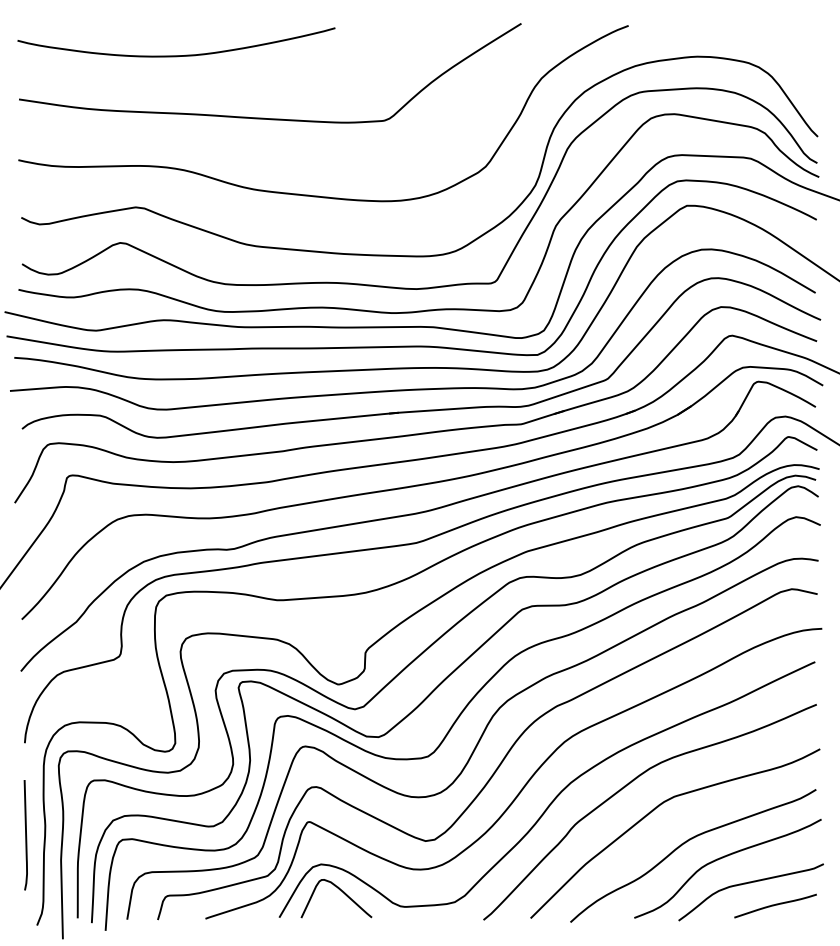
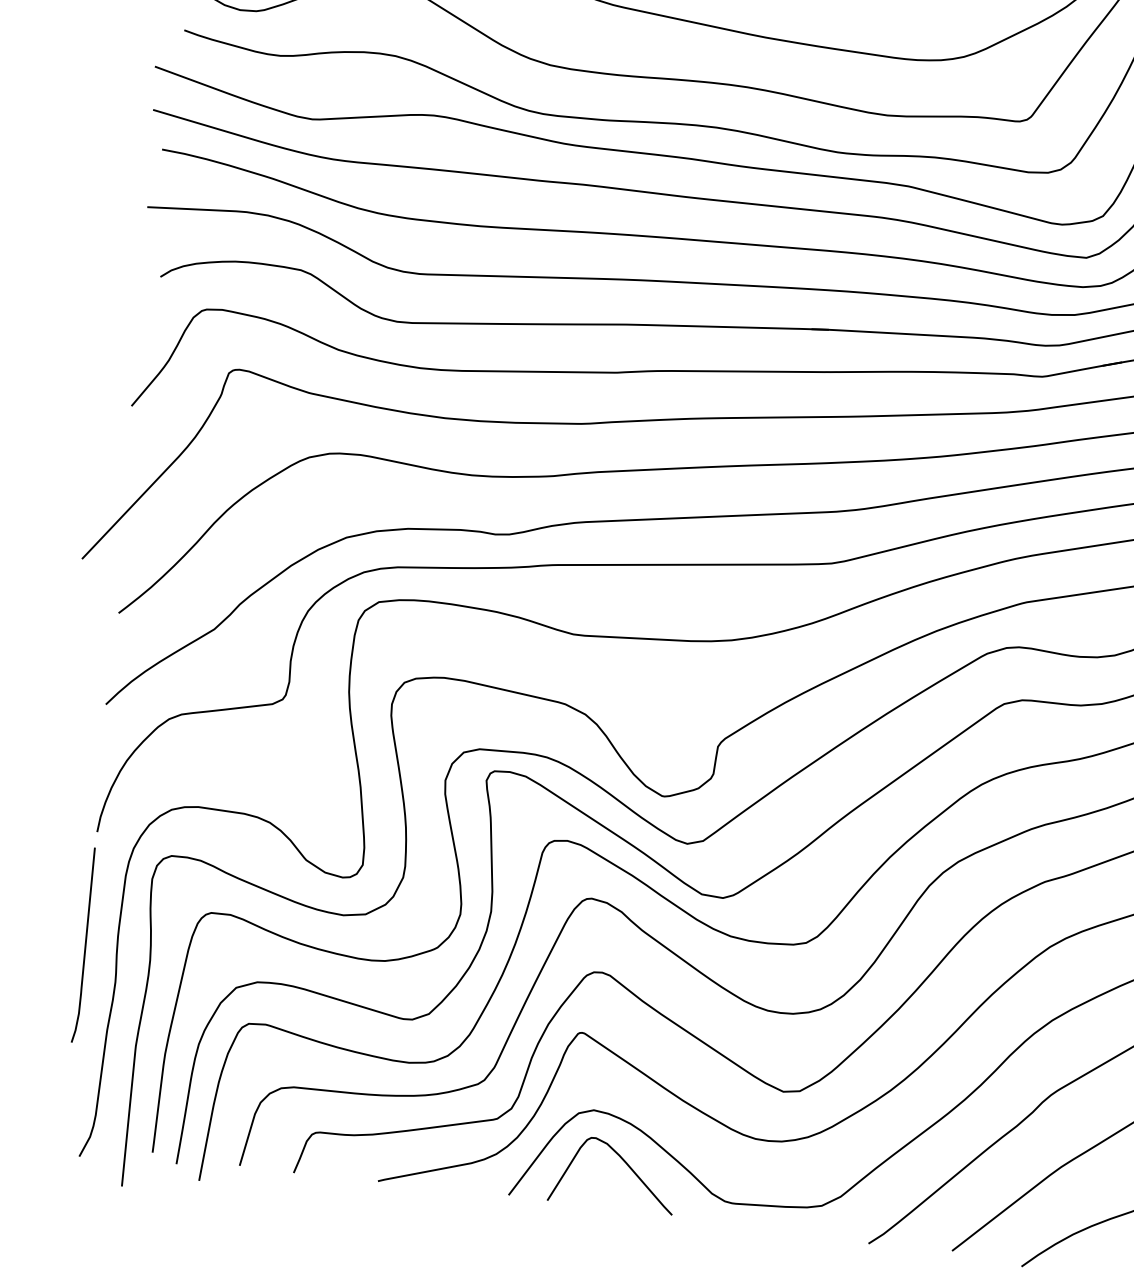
curve: (25, 835) -> (84, 945), moved

